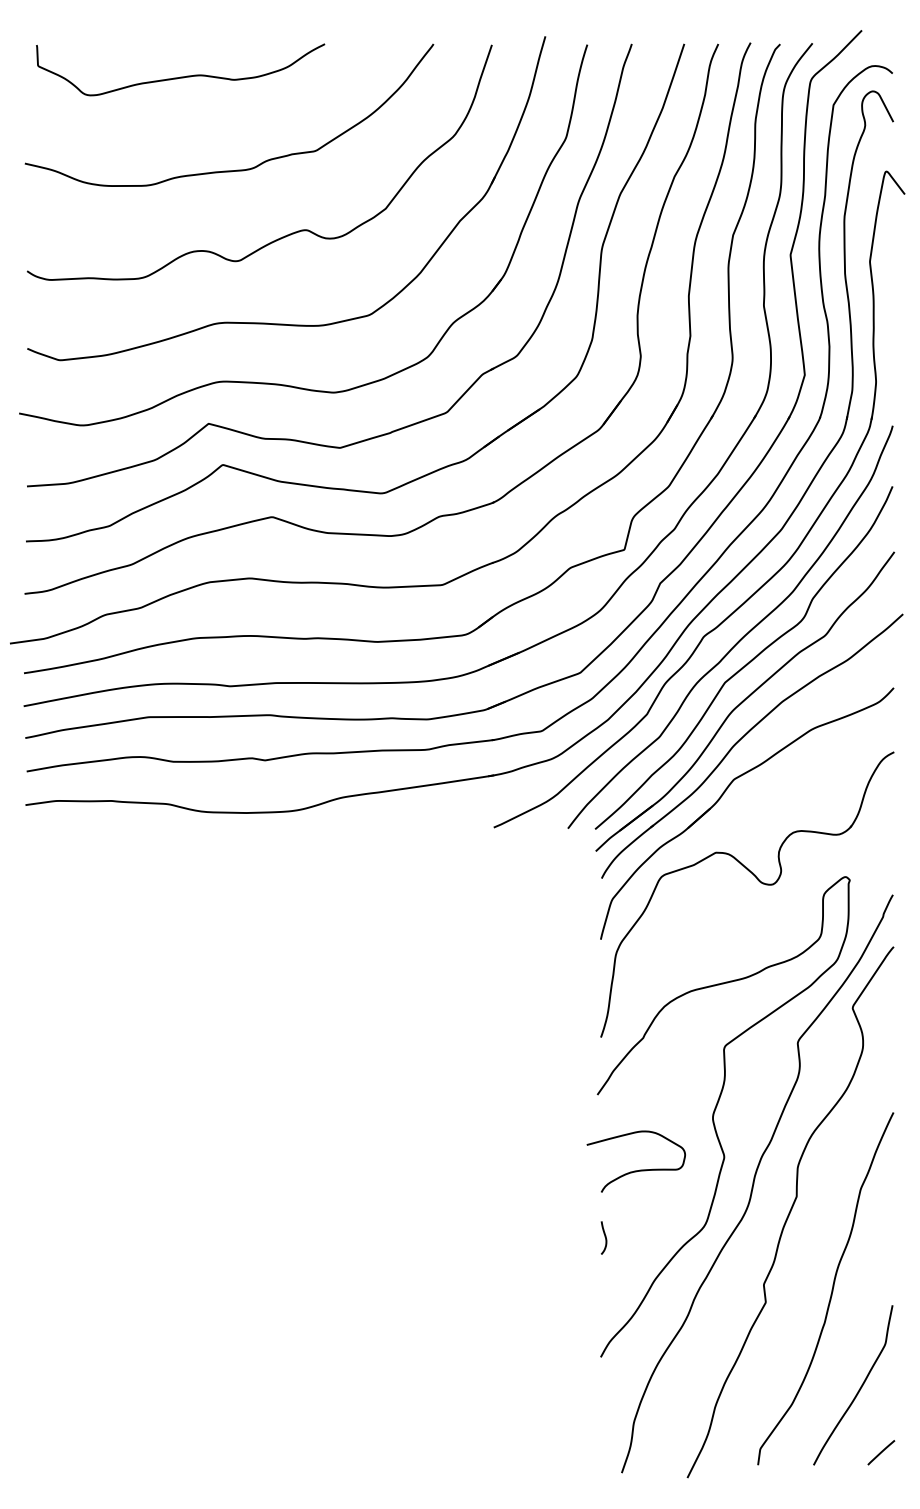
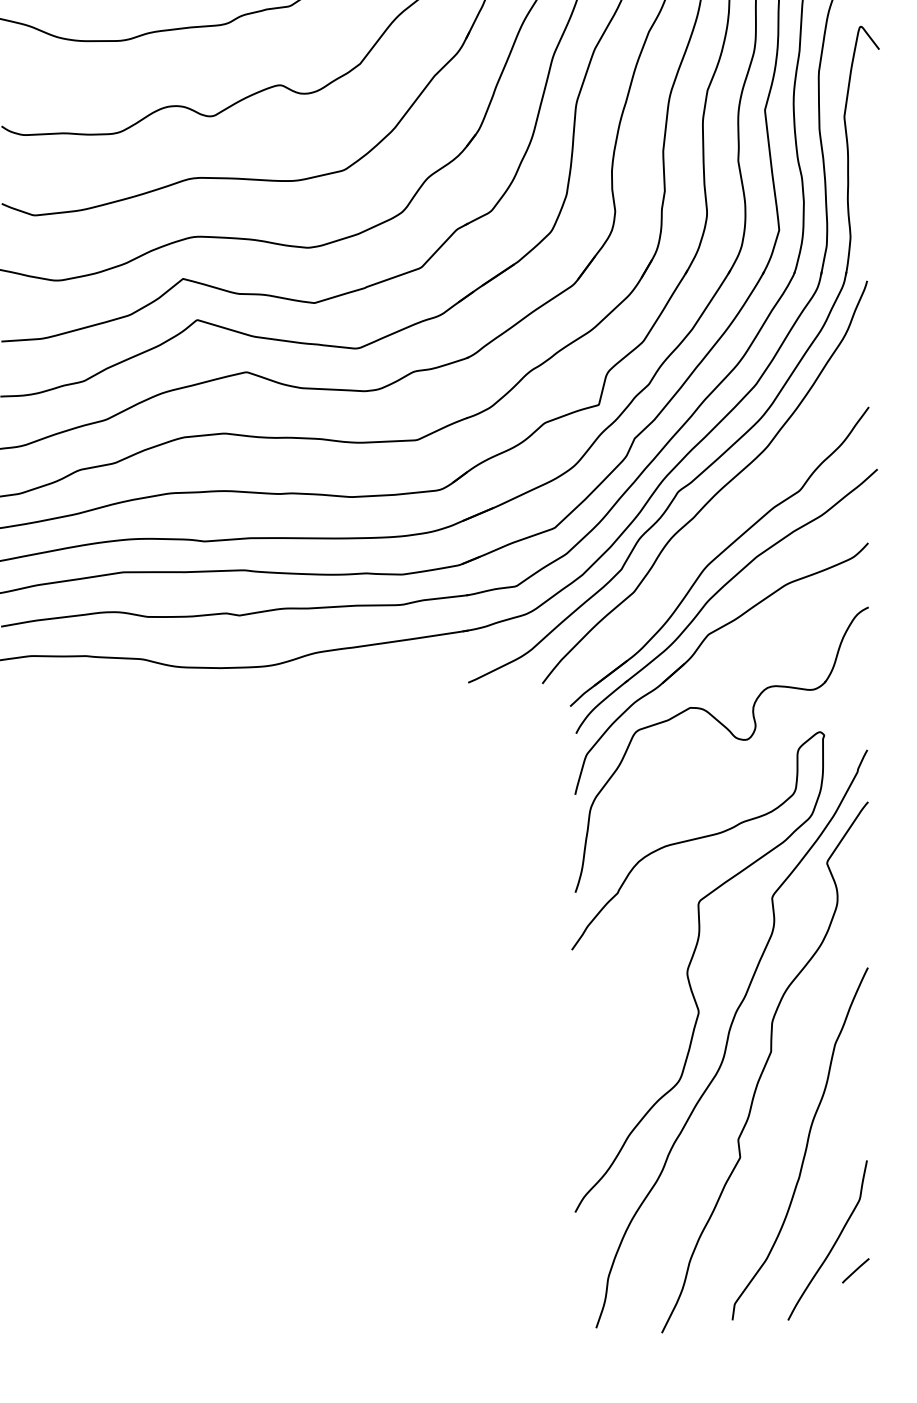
curve: (747, 662) -> (721, 517), removed
curve: (639, 1169) -> (613, 1024), removed
curve: (604, 1237) -> (578, 1092), removed
line: (881, 1452) -> (855, 1270), moved

